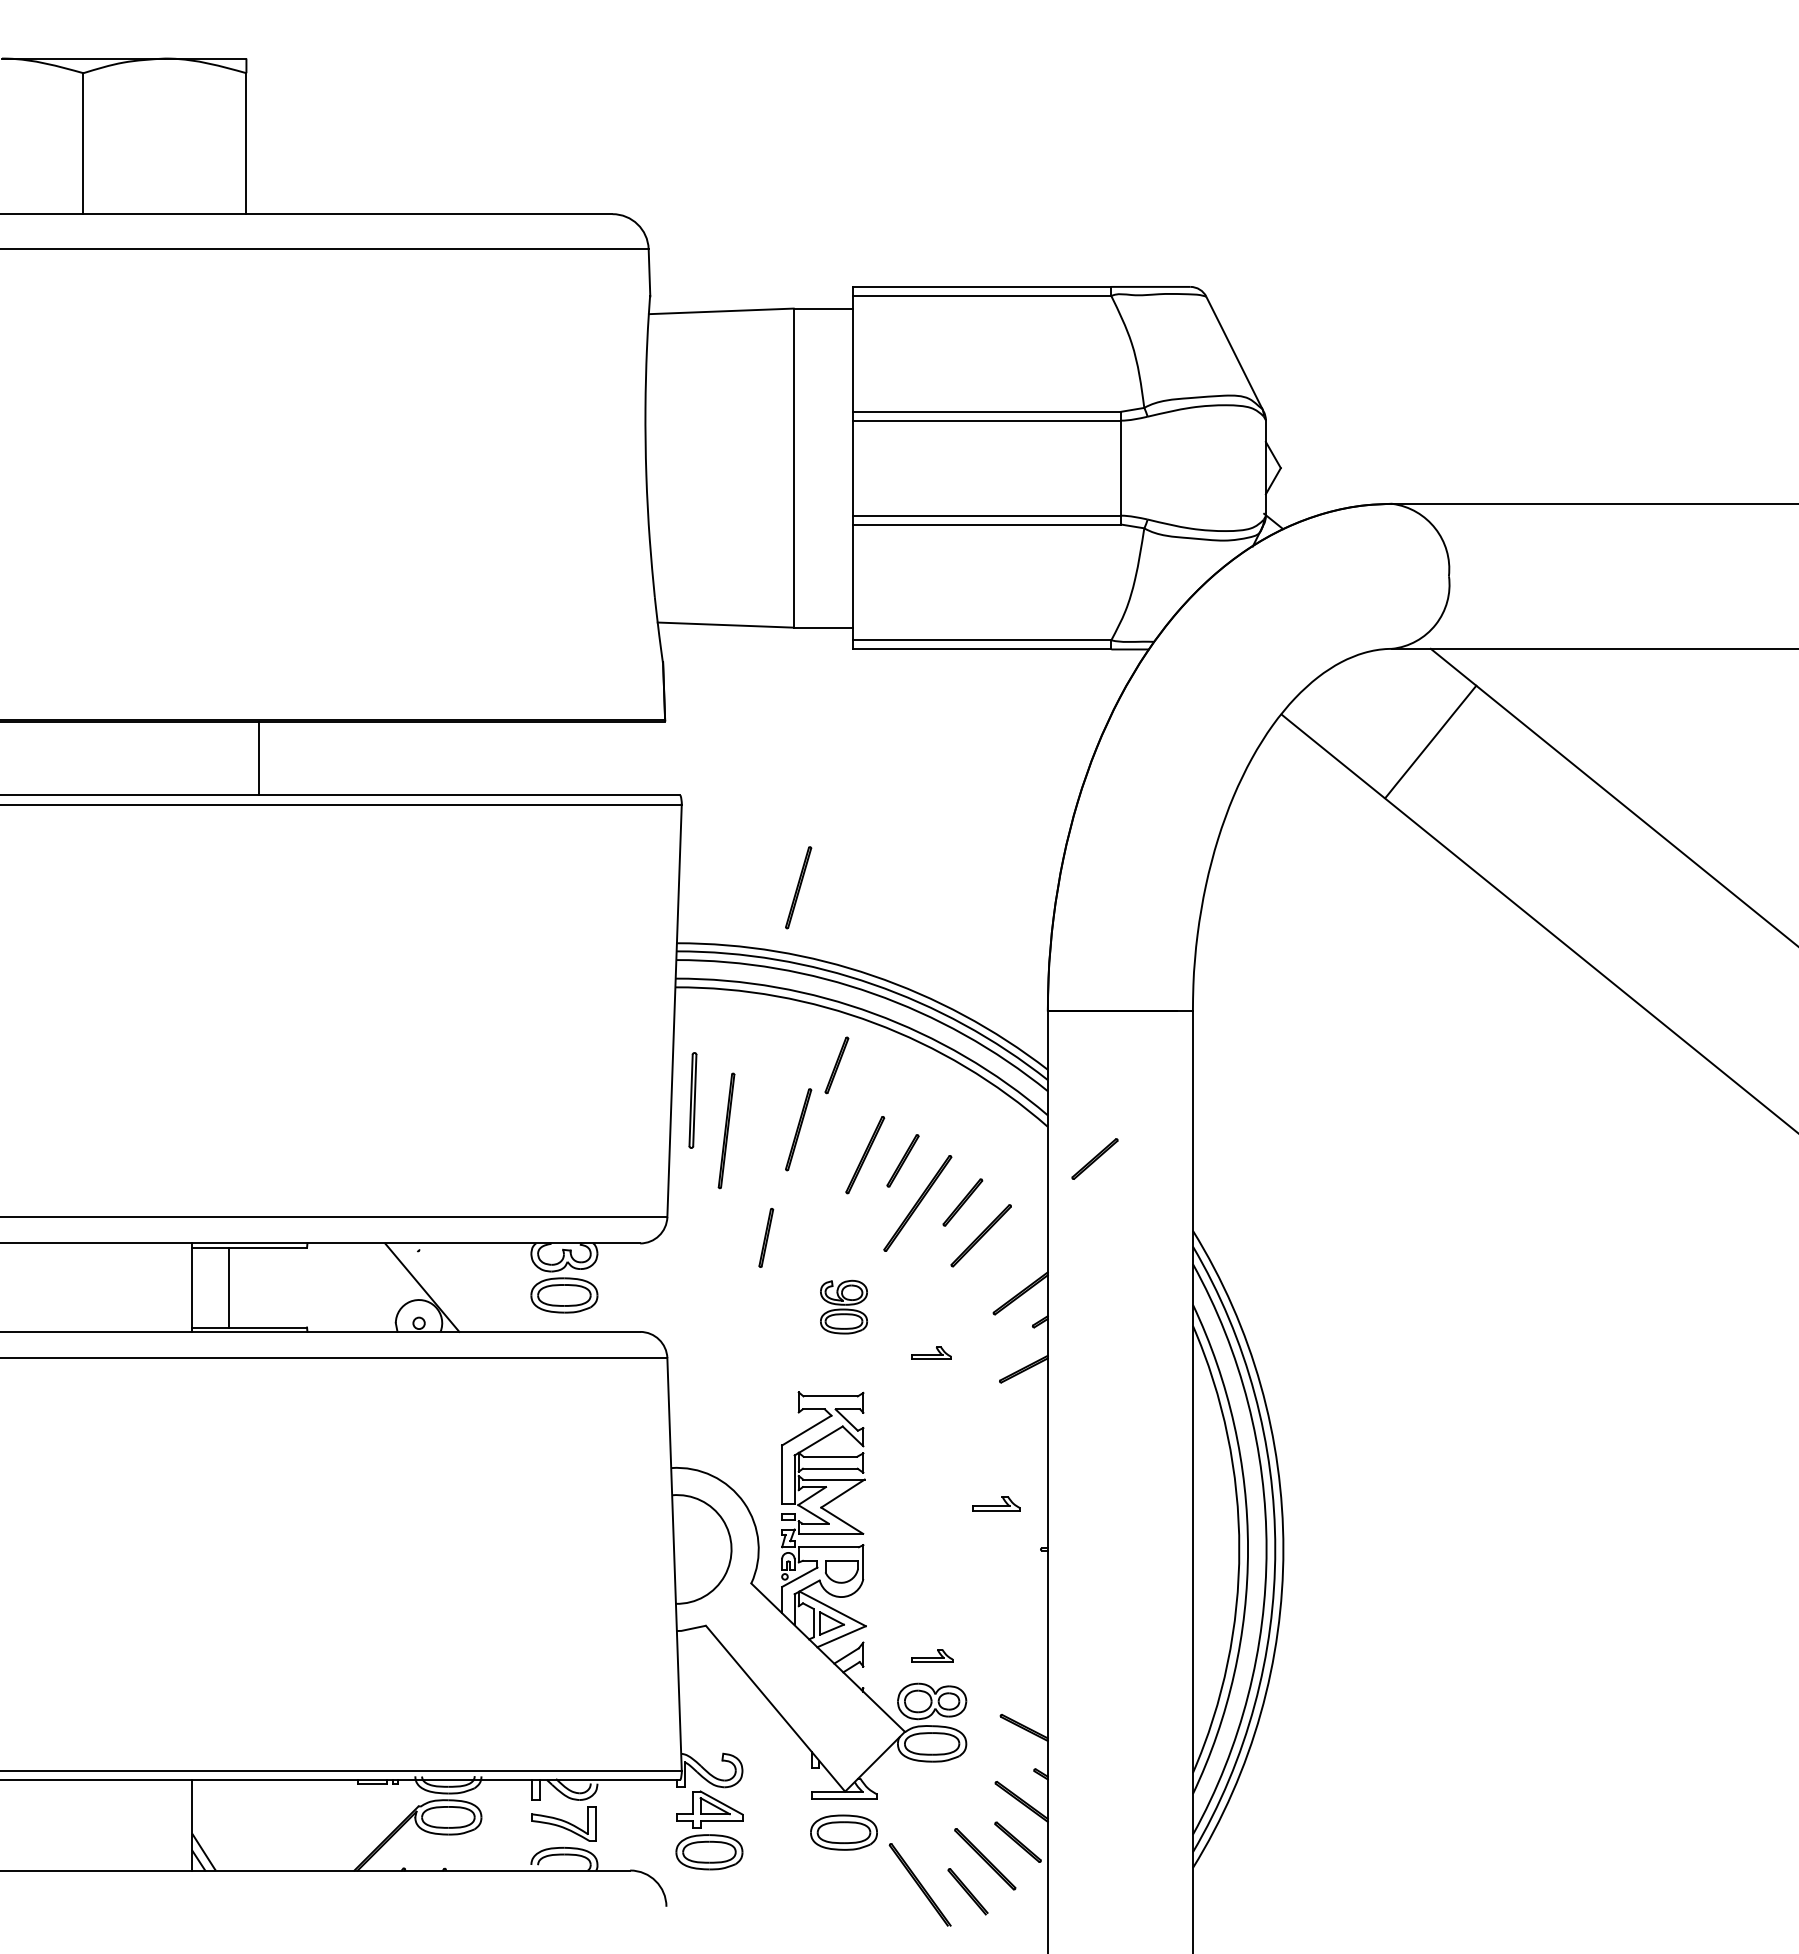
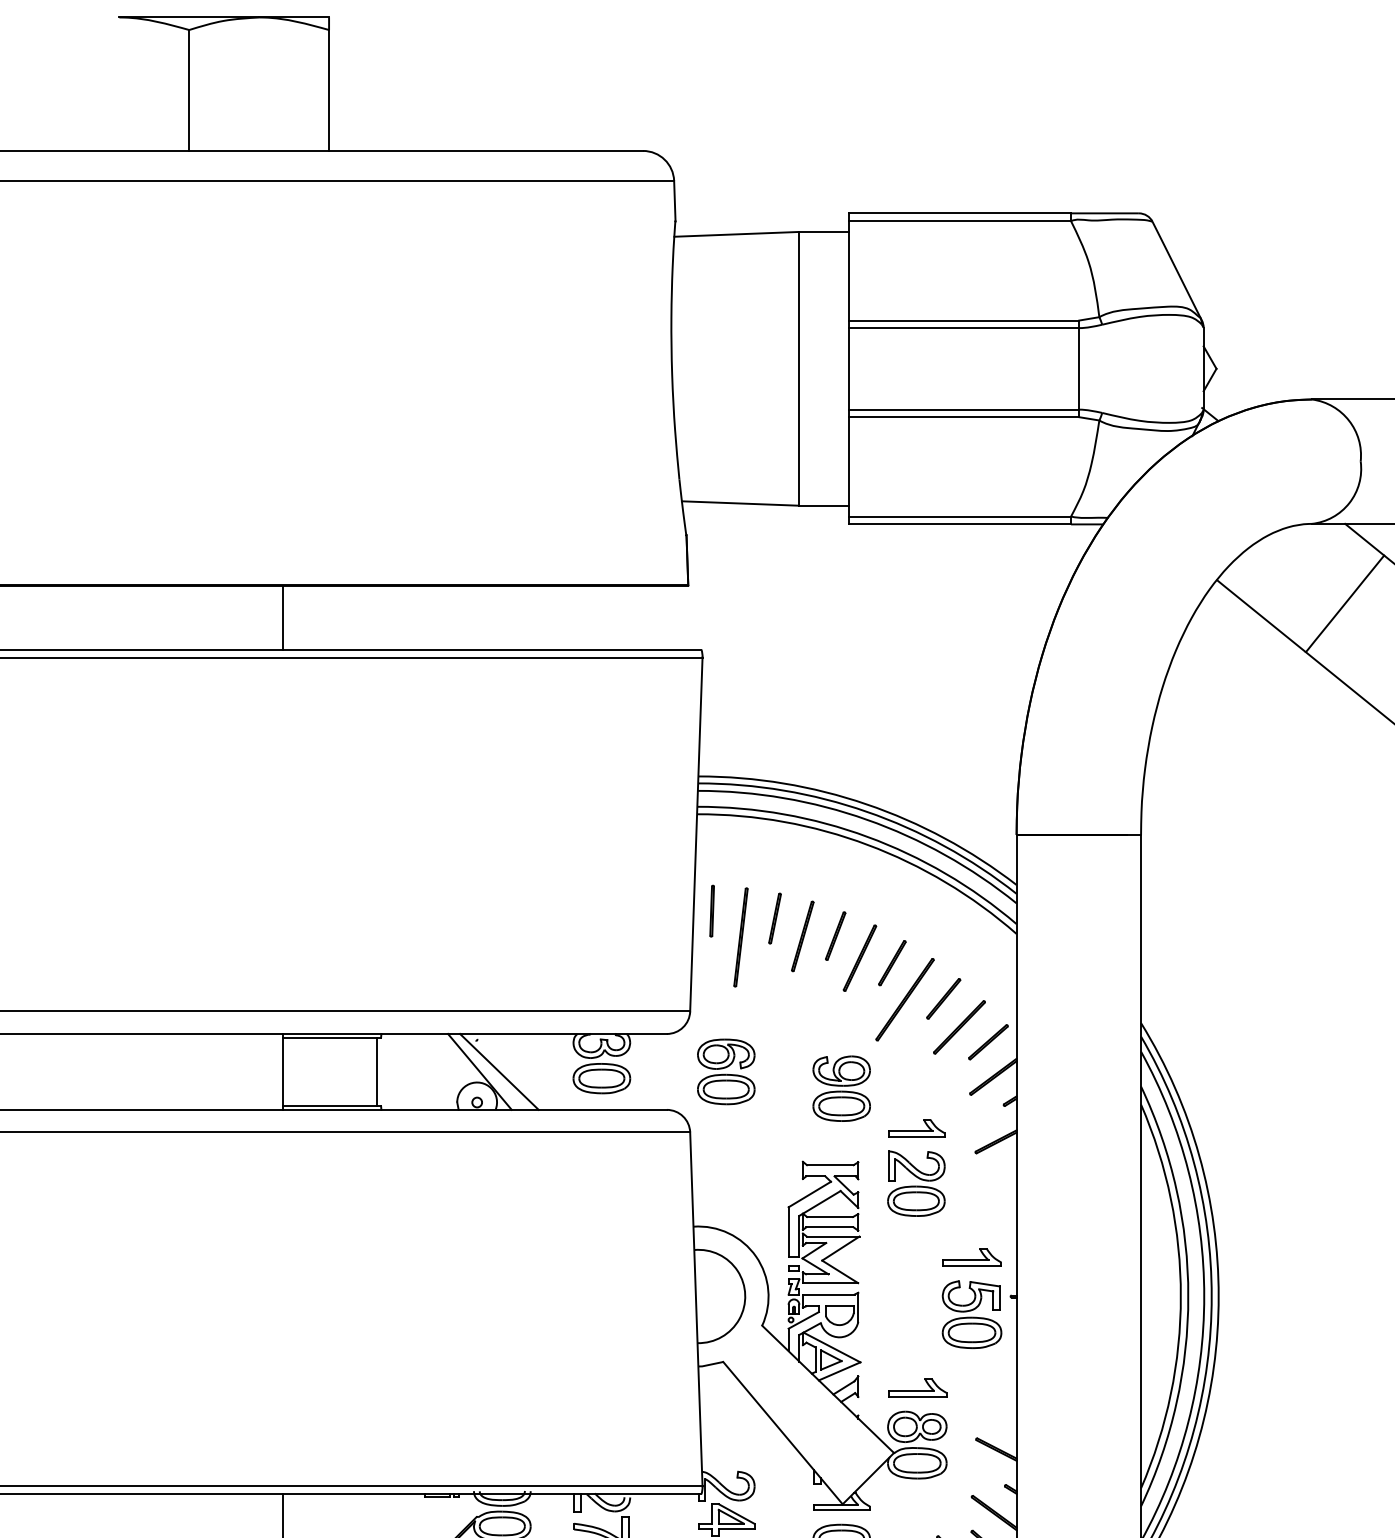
line: (259, 758) -> (282, 617), moved
part: (798, 887) -> (802, 728), removed
part: (836, 1065) -> (835, 936), moved
part: (692, 1099) -> (711, 910), size x0.62
part: (1094, 1158) -> (987, 1041), moved
part: (766, 1237) -> (775, 918), moved
line: (229, 1287) -> (377, 1071), moved
line: (444, 1287) -> (498, 1071), added
part: (709, 1287) -> (726, 1071), added
part: (843, 1306) -> (841, 1088), size x1.43
part: (931, 1352) -> (916, 1127), size x1.67
part: (930, 1417) -> (915, 1183), added
part: (996, 1503) -> (972, 1257), size x1.43
part: (995, 1570) -> (971, 1314), added
part: (932, 1655) -> (917, 1387), size x1.67

